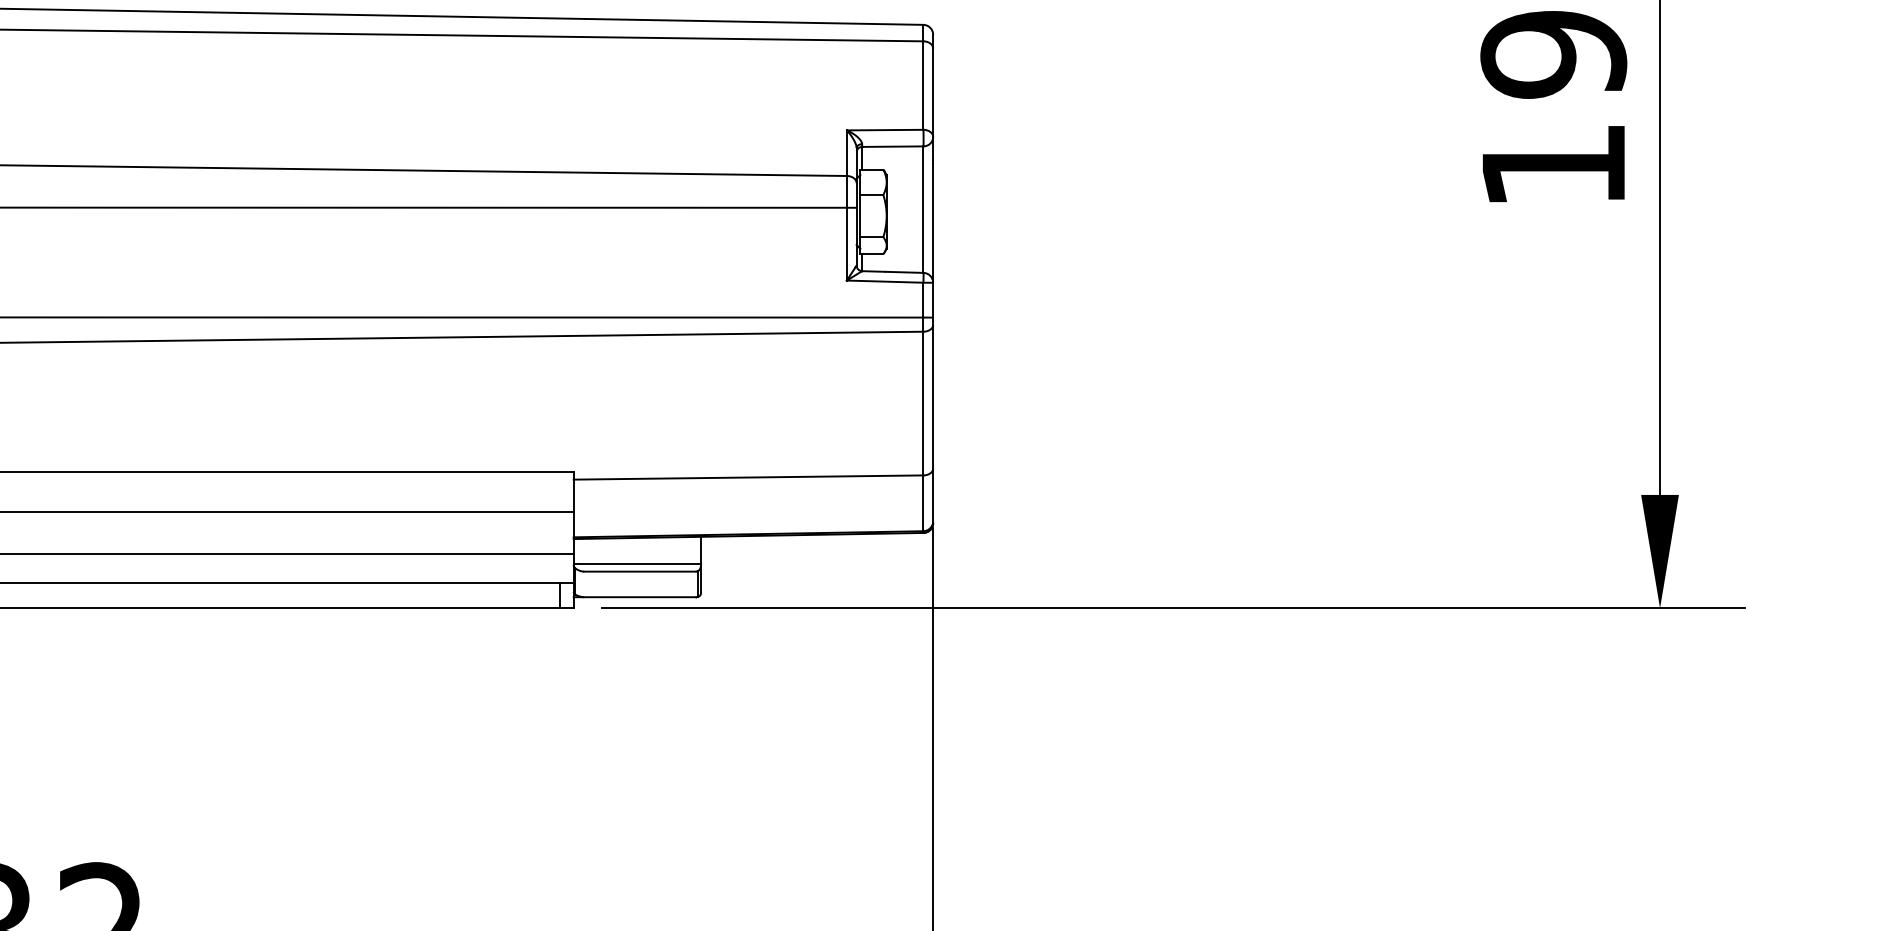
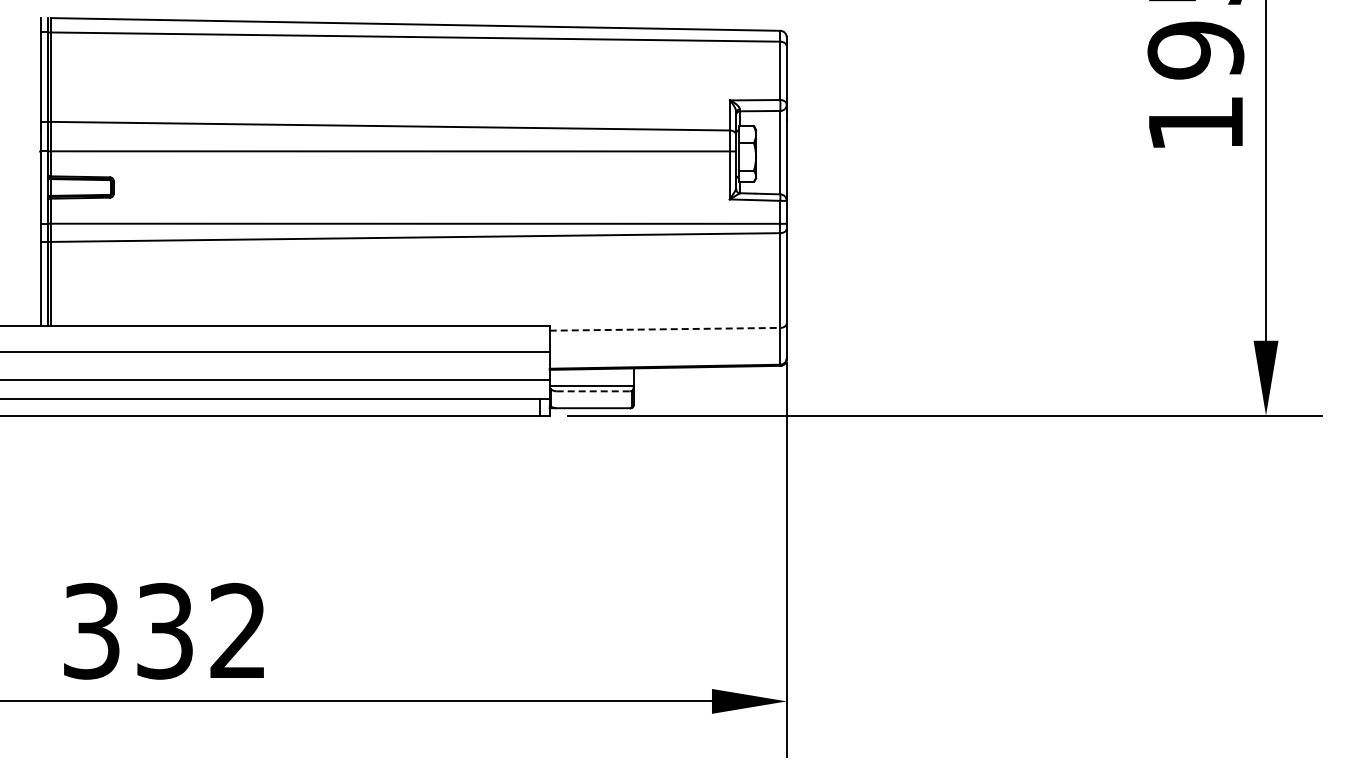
line: (749, 477) -> (665, 329), solid -> dashed
line: (640, 571) -> (593, 391), solid -> dashed

